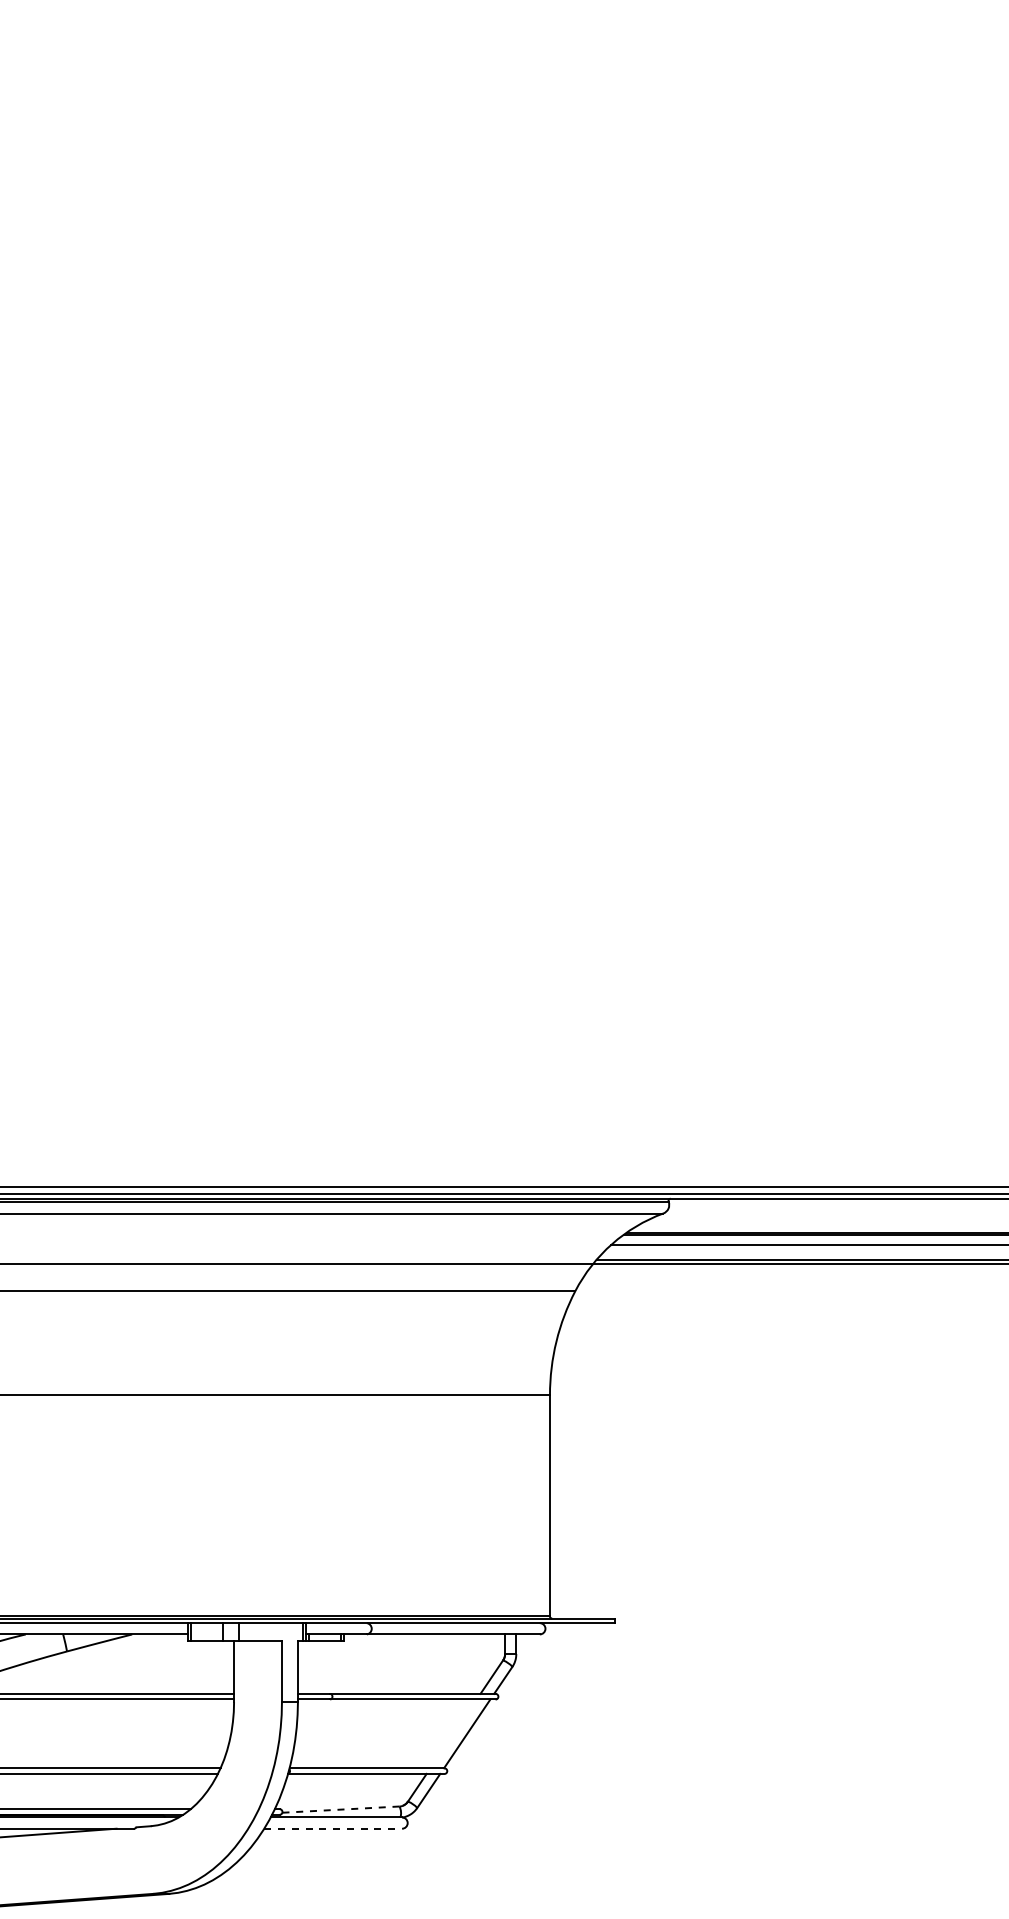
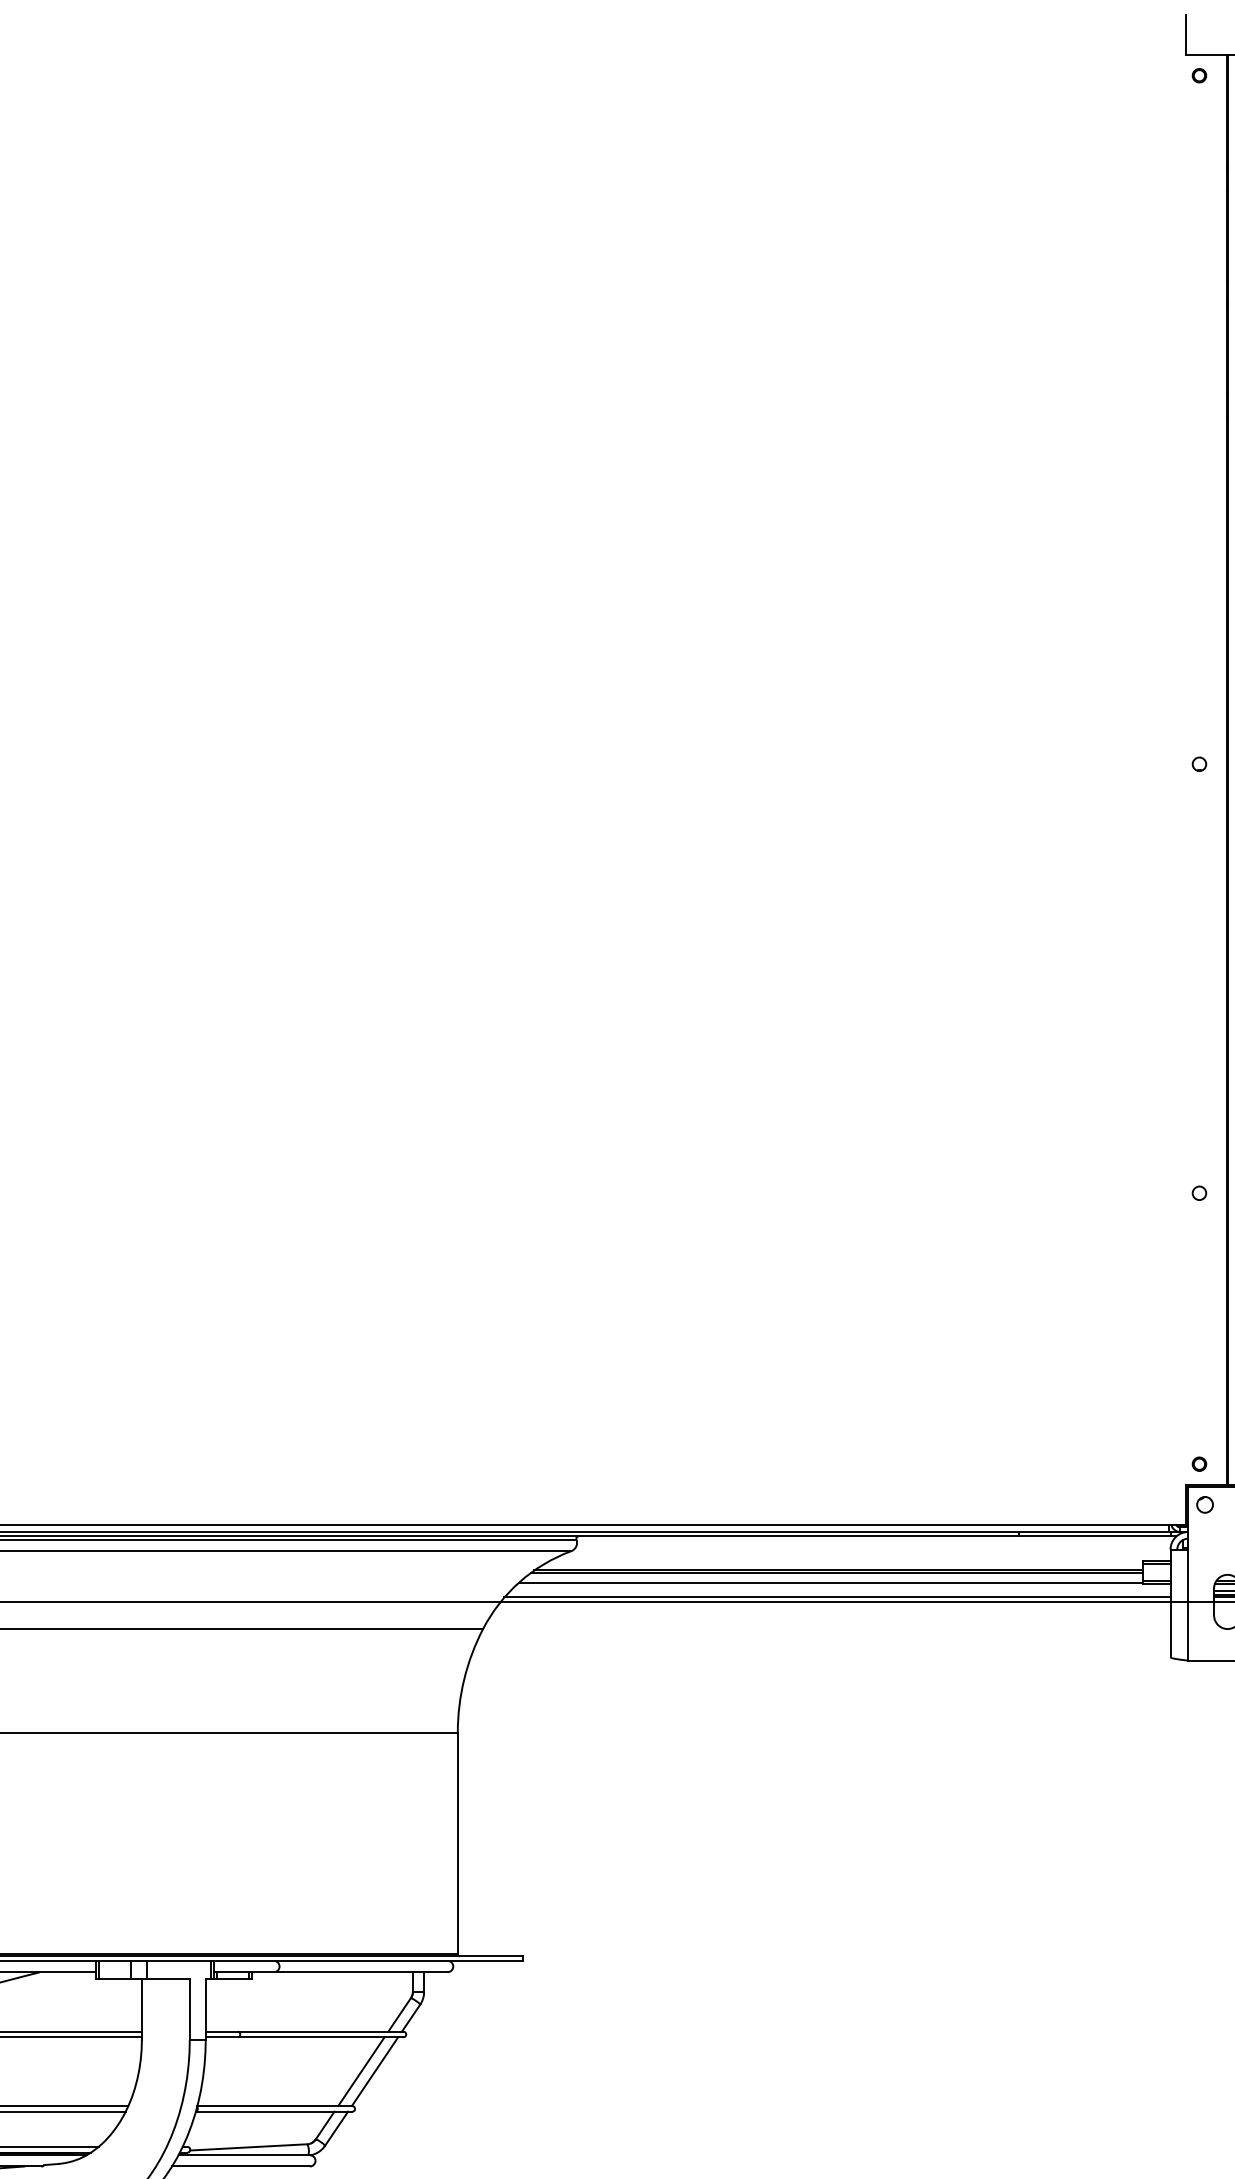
line: (453, 1733) -> (361, 2071), added
line: (340, 1809) -> (248, 2147), dashed -> solid
line: (332, 1828) -> (240, 2166), dashed -> solid

